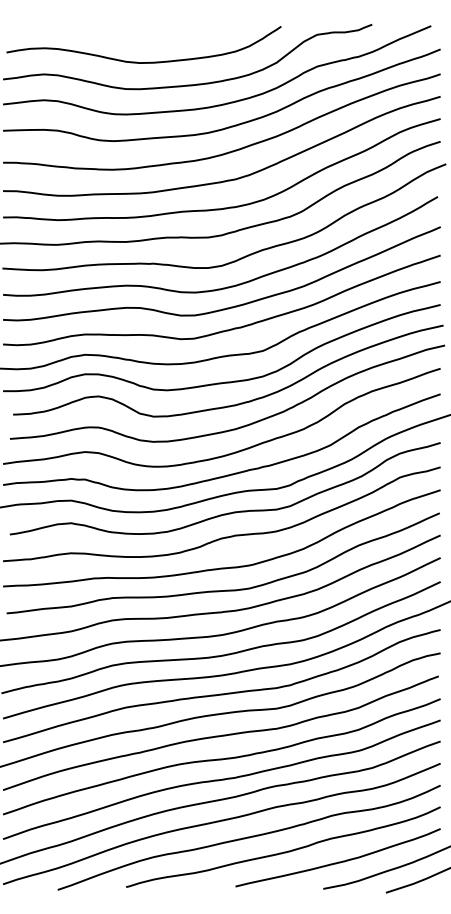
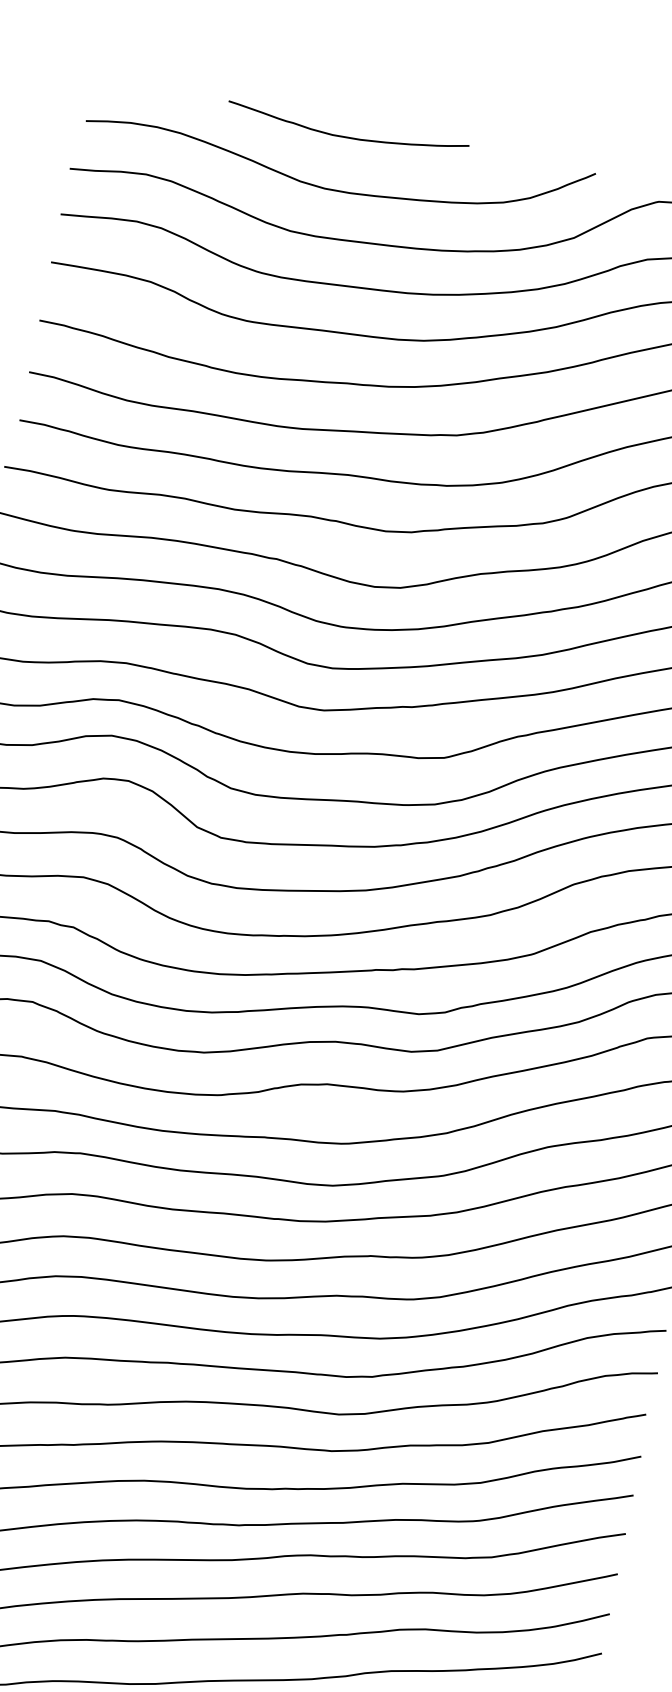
curve: (145, 32) -> (346, 135), added

